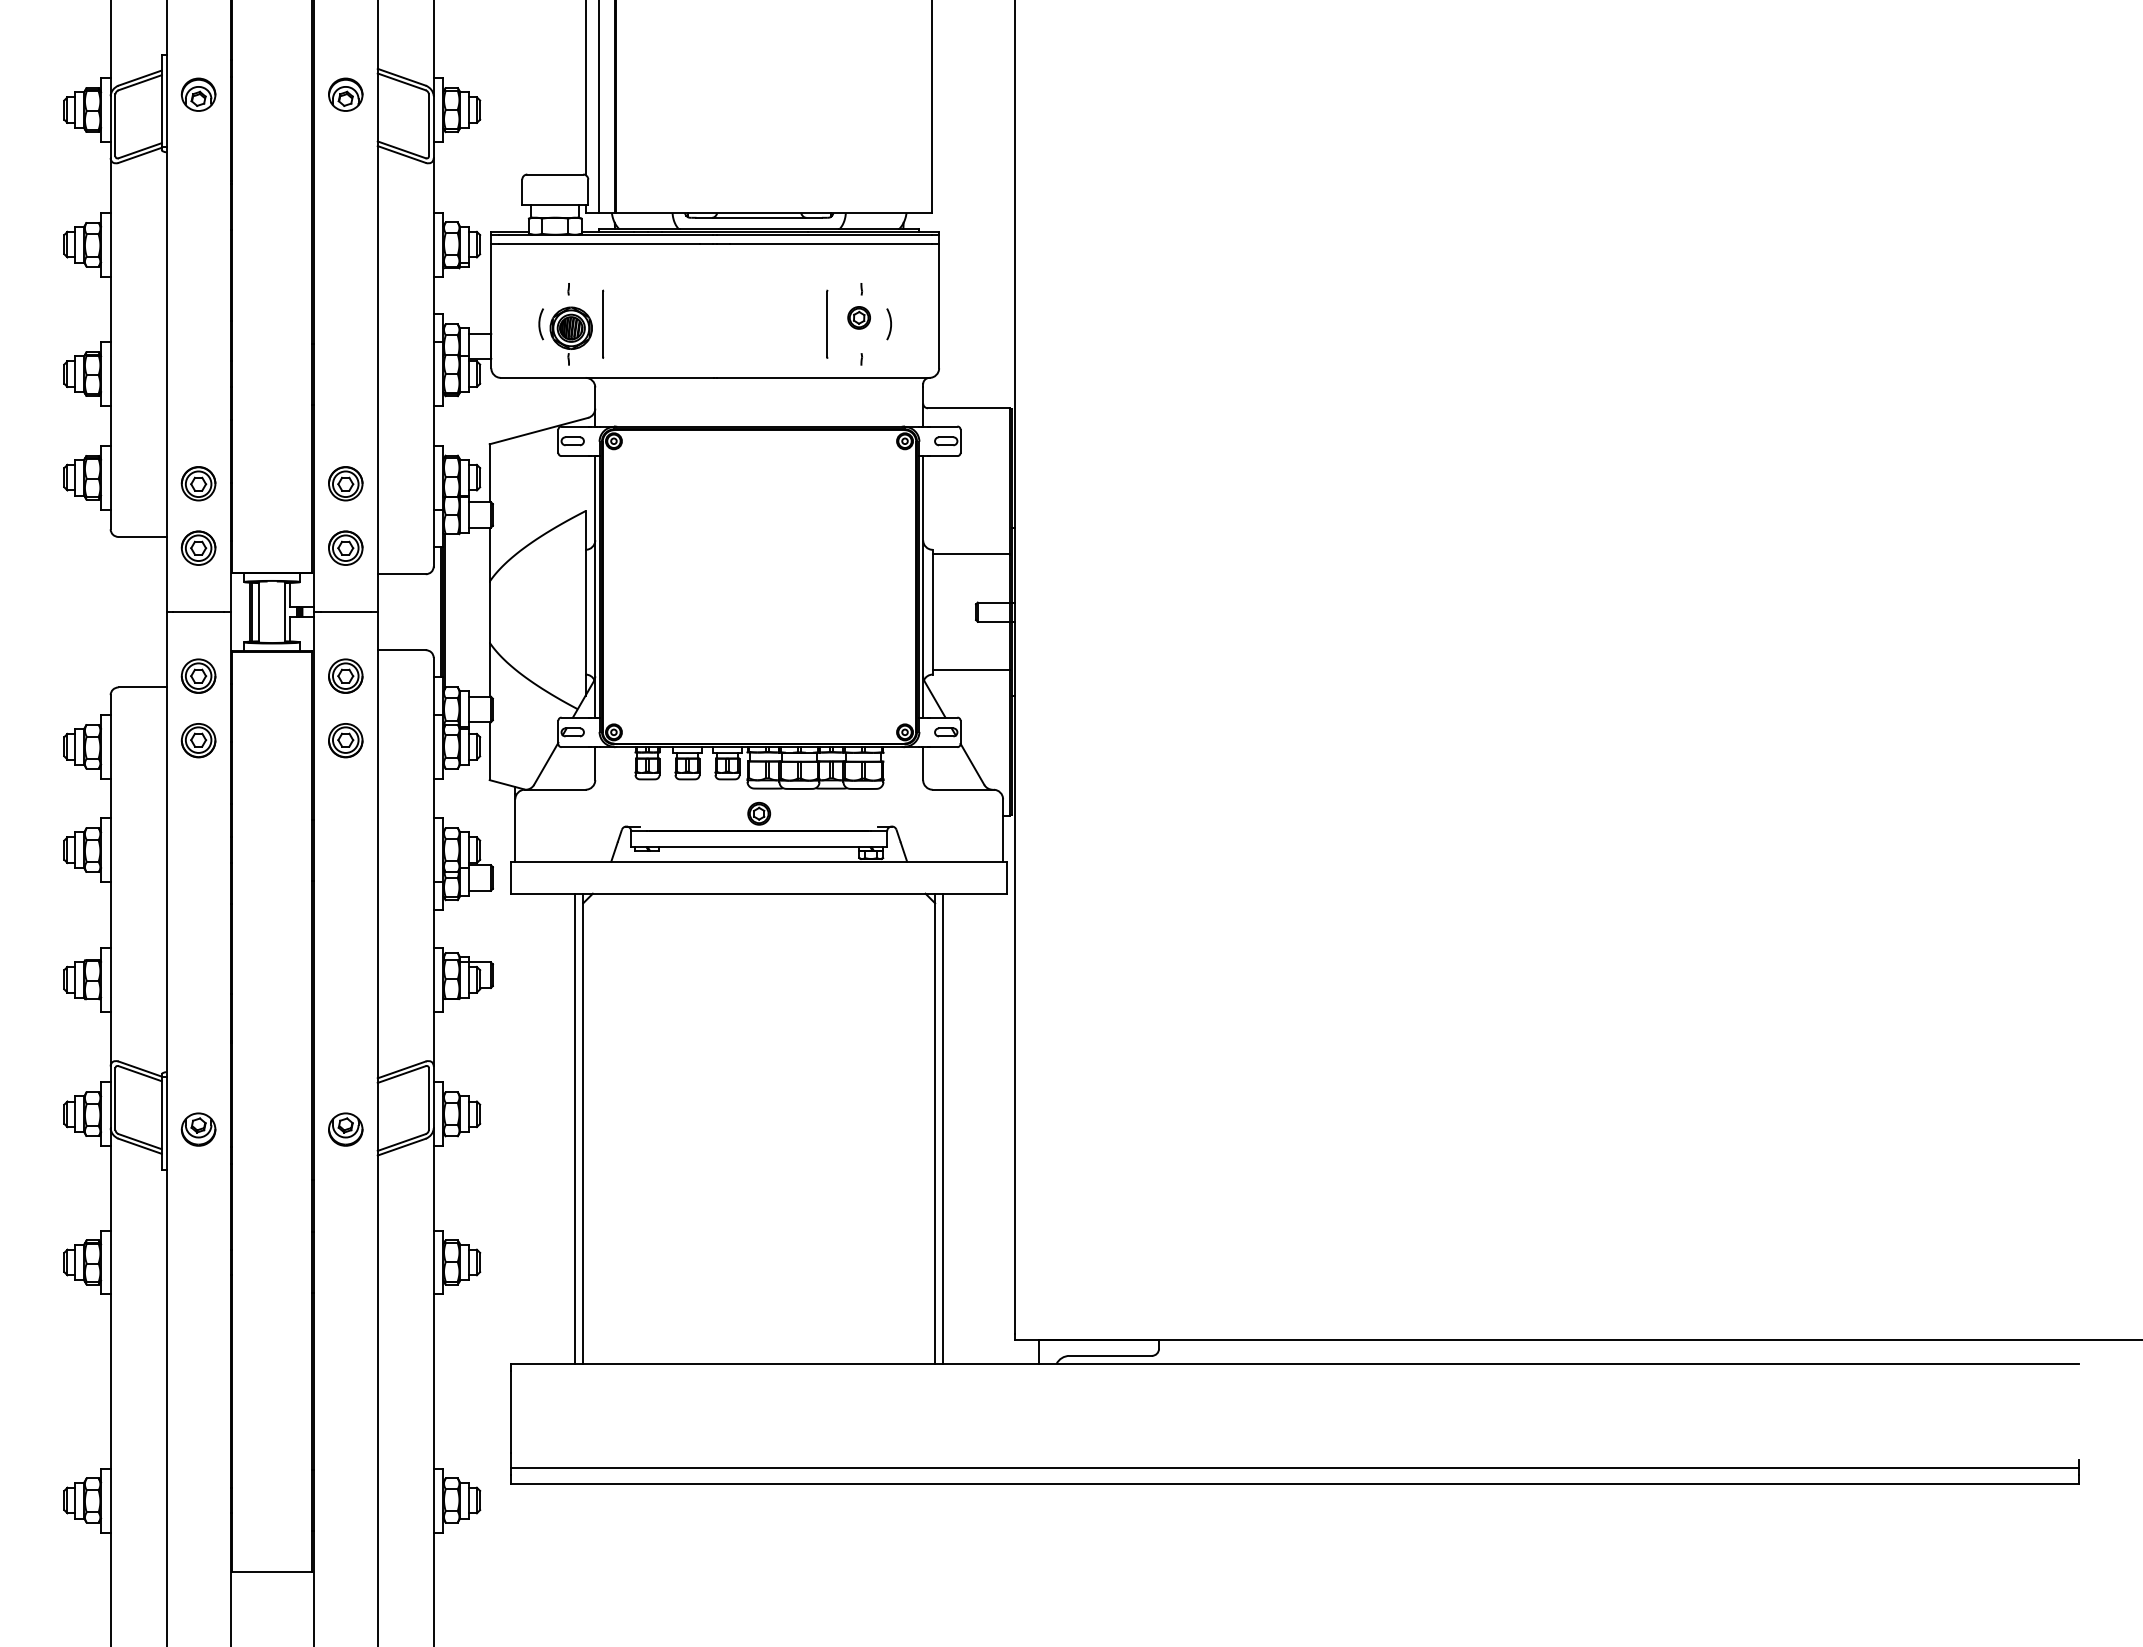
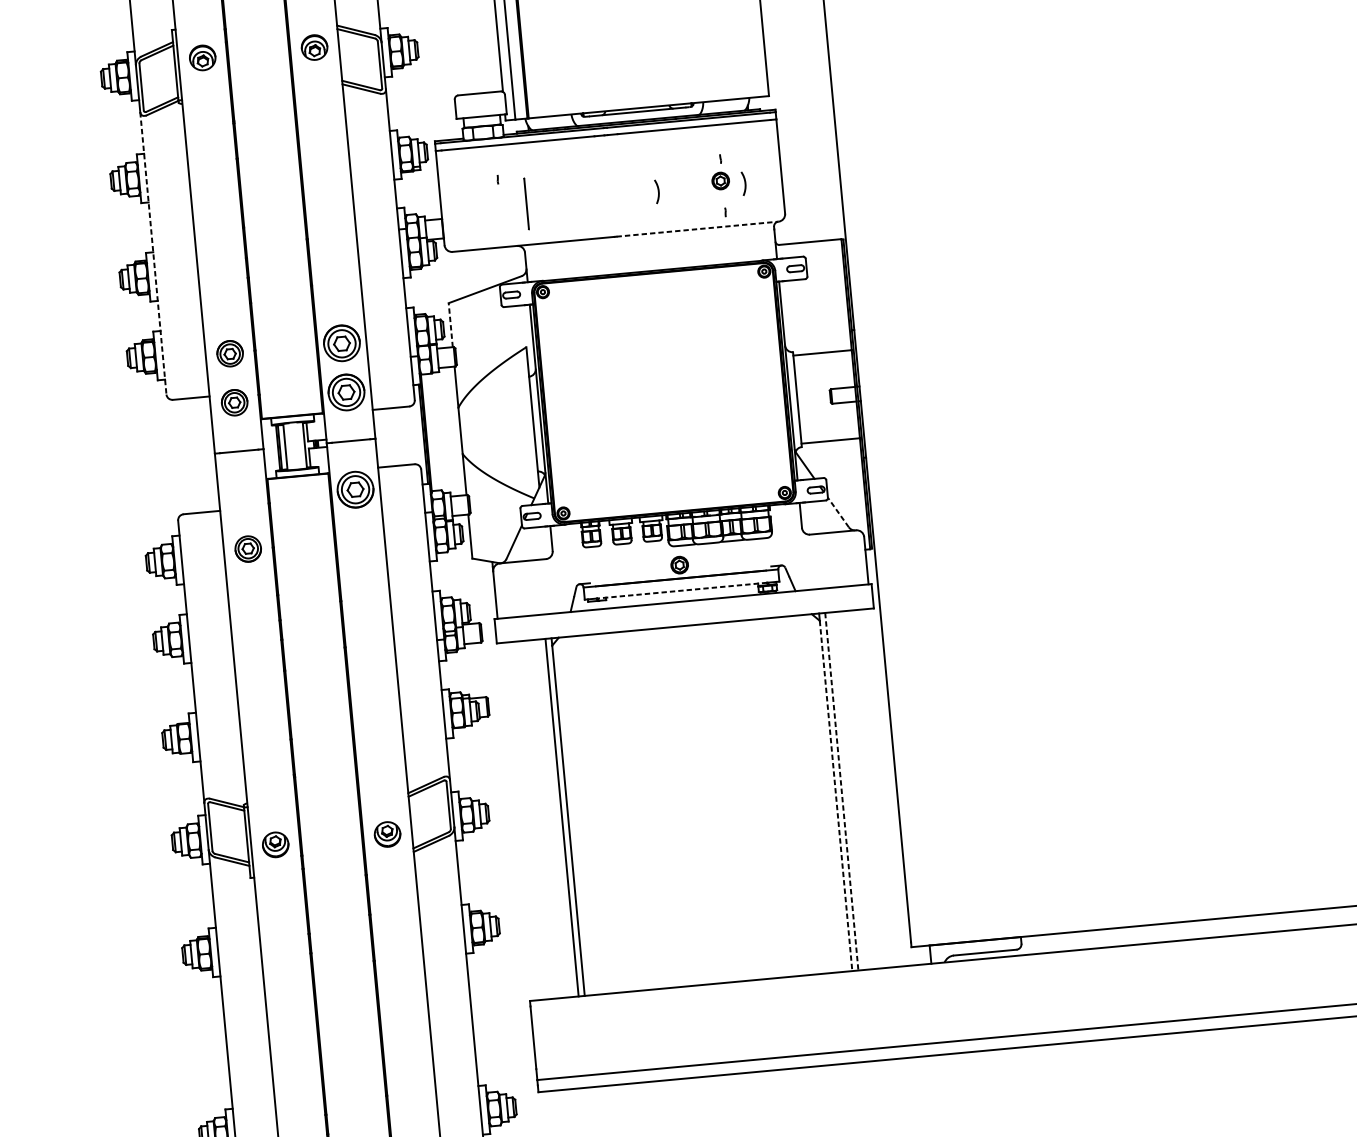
line: (827, 323) -> (697, 187), removed
arc: (776, 324) -> (658, 191), added
part: (565, 335) -> (498, 215), removed
line: (110, 343) -> (153, 253), solid -> dashed
line: (823, 377) -> (697, 228), solid -> dashed
line: (489, 473) -> (450, 325), solid -> dashed
part: (345, 483) -> (341, 343), size x1.4
part: (345, 547) -> (346, 391), size x1.4
part: (198, 675) -> (243, 499), removed
part: (345, 675) -> (355, 489), size x1.4
part: (345, 740) -> (359, 538), removed
line: (972, 764) -> (838, 512), solid -> dashed
line: (759, 847) -> (682, 590), solid -> dashed
line: (943, 1129) -> (842, 792), solid -> dashed
line: (935, 1134) -> (836, 796), solid -> dashed

